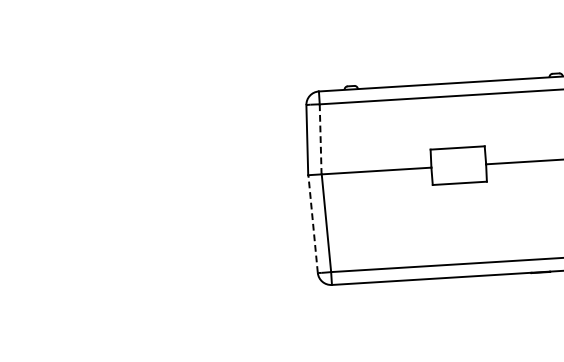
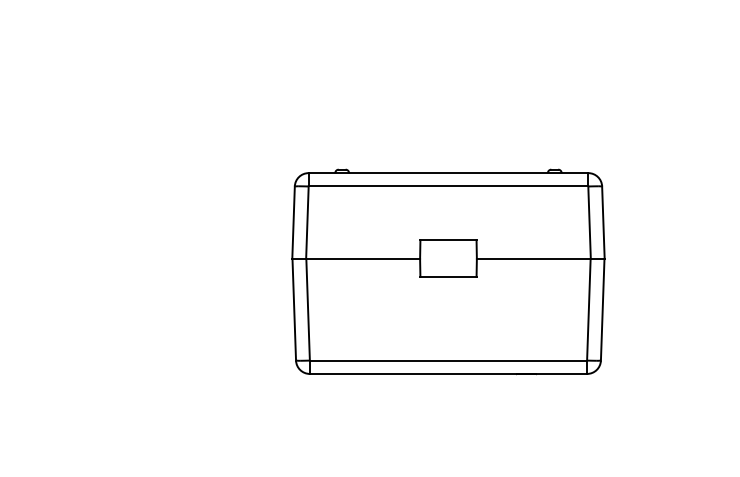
line: (320, 140) -> (307, 223), dashed -> solid
line: (313, 223) -> (294, 309), dashed -> solid

